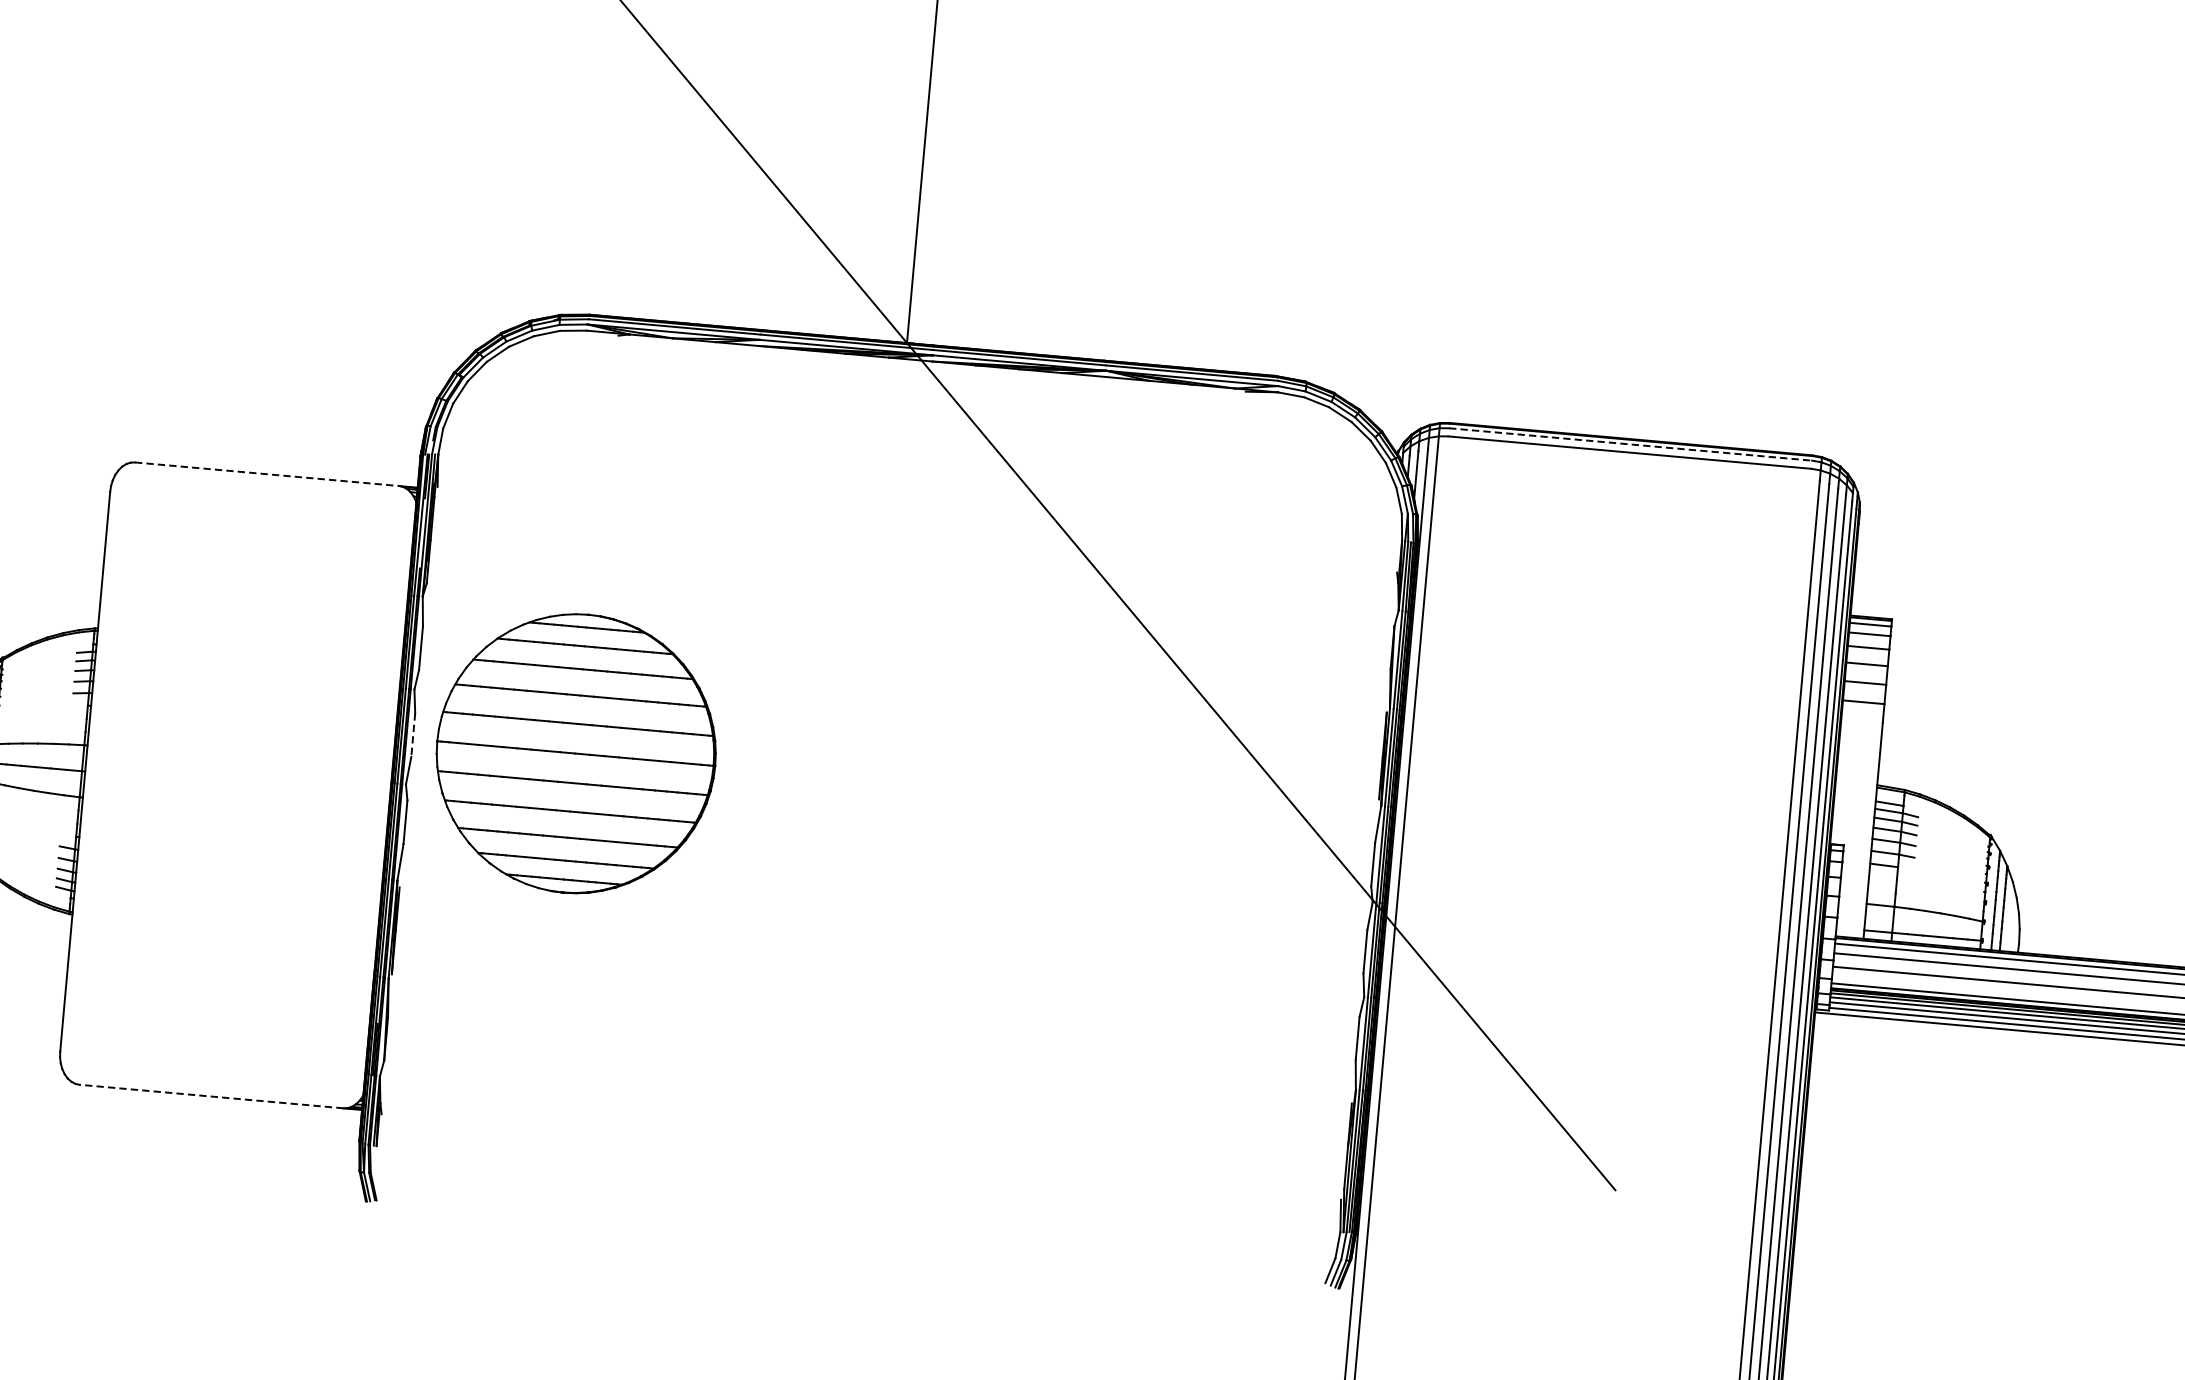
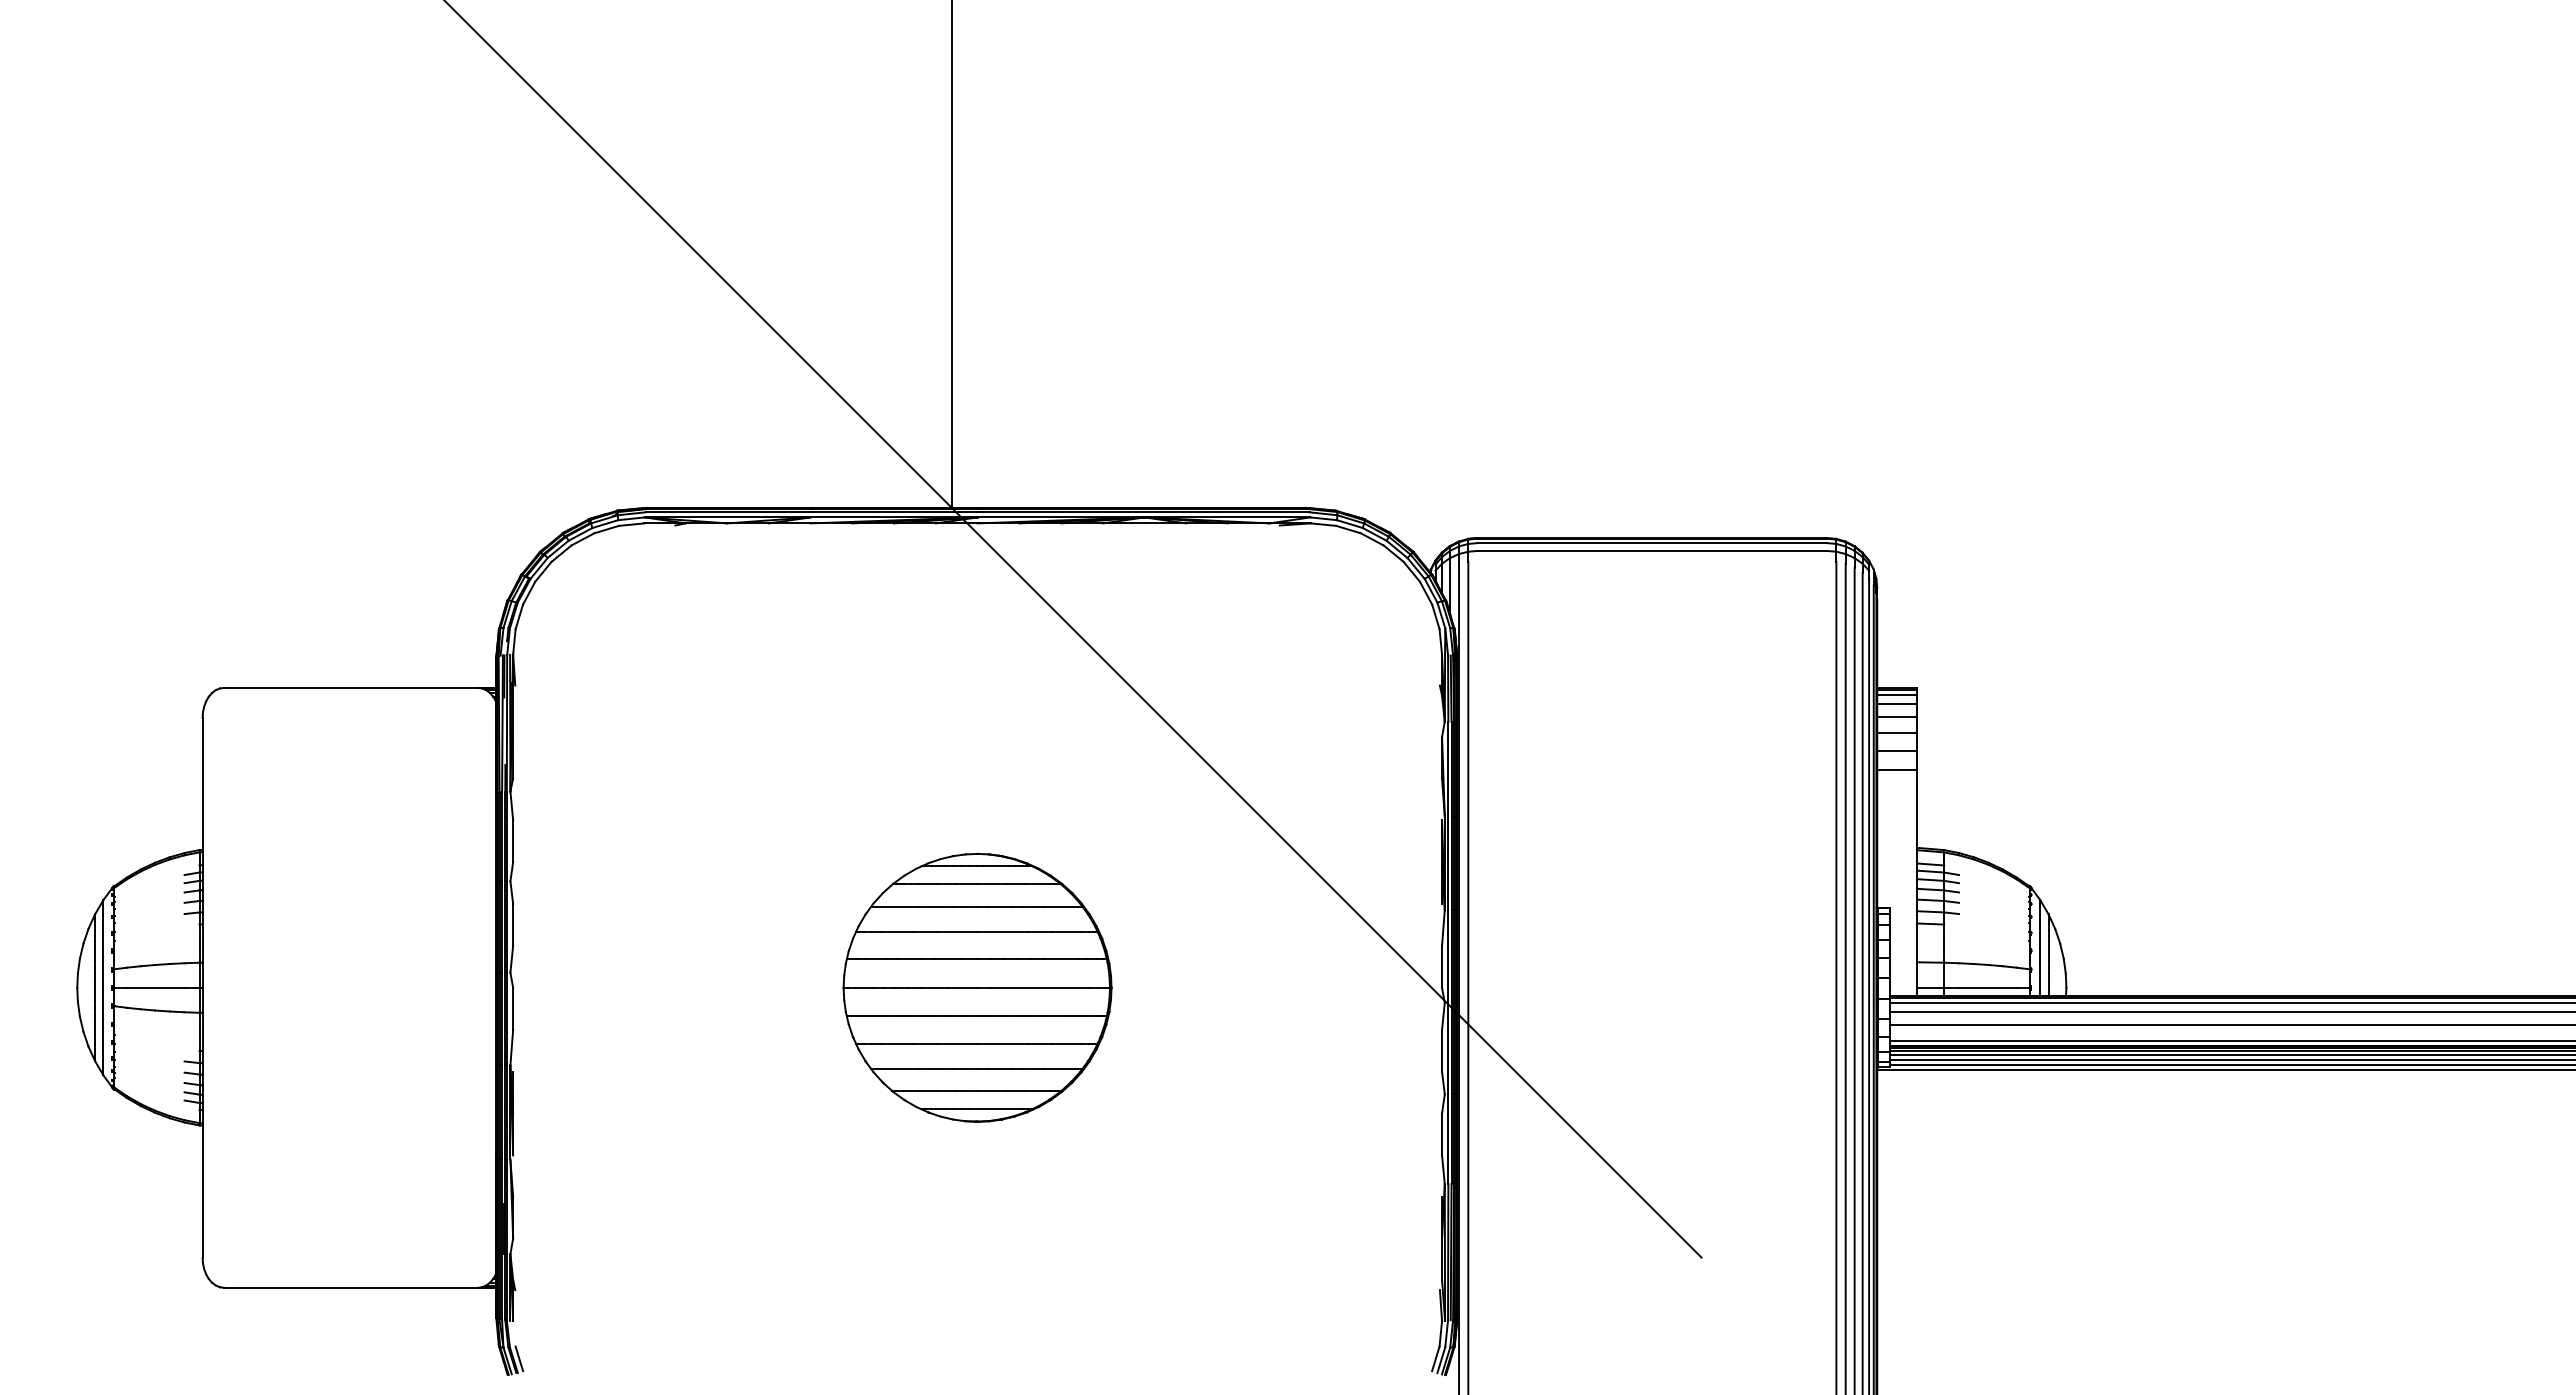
line: (1630, 444) -> (1652, 543), dashed -> solid
line: (267, 473) -> (351, 687), dashed -> solid
line: (413, 734) -> (513, 924), dashed -> solid
part: (576, 753) -> (977, 987), moved
line: (210, 1096) -> (350, 1287), dashed -> solid
line: (379, 1185) -> (519, 1358), added

